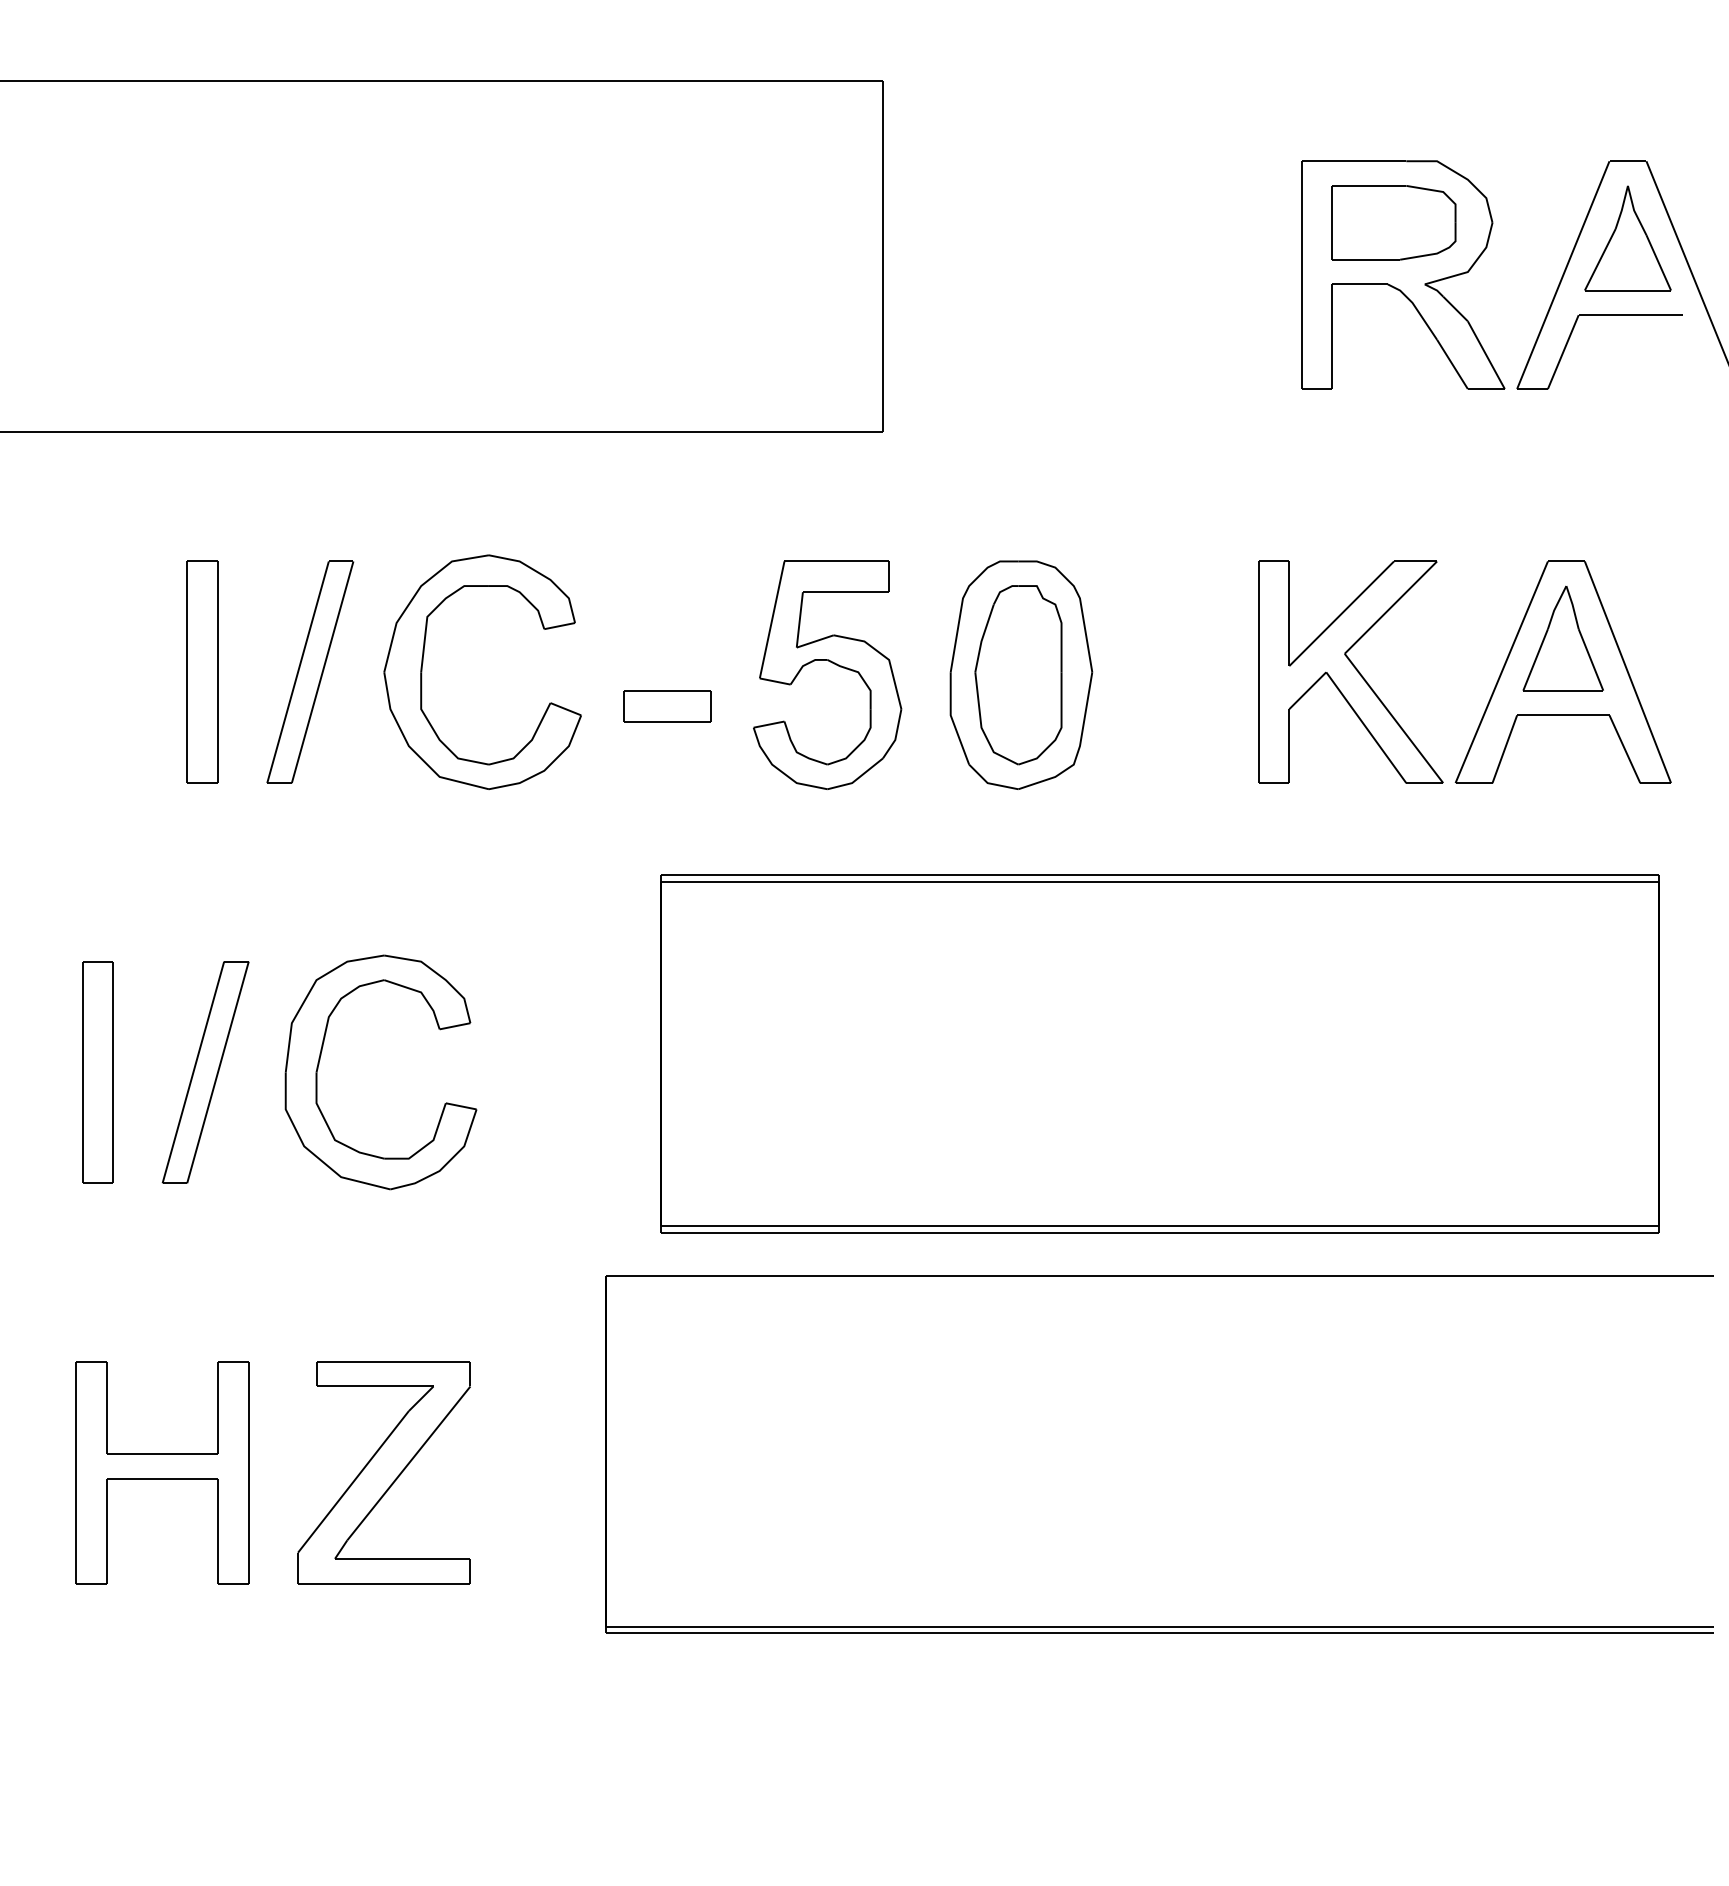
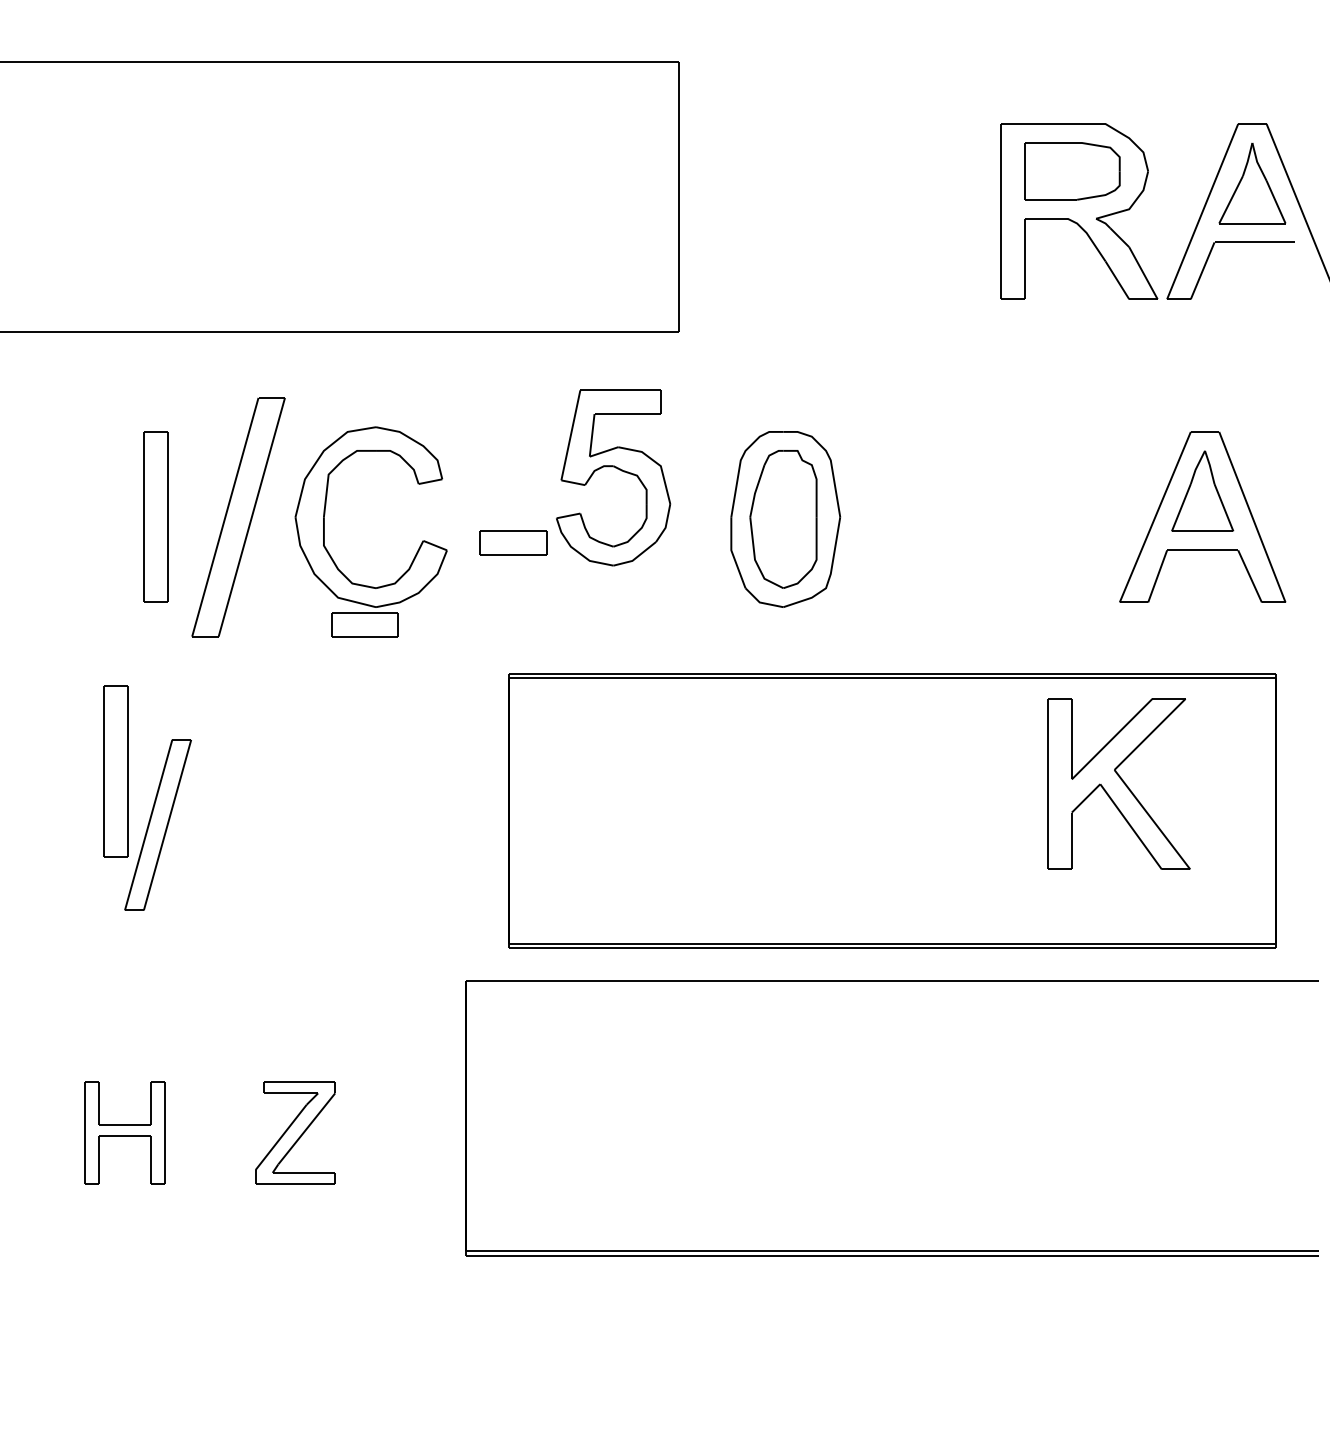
part: (832, 663) -> (617, 468), moved
part: (310, 671) -> (238, 516), size x1.4
part: (1350, 671) -> (1118, 783), moved
part: (474, 812) -> (364, 625), added
part: (320, 1060) -> (246, 815), removed
part: (97, 1072) -> (115, 771), moved
part: (162, 1472) -> (124, 1132), size x0.6
part: (383, 1472) -> (294, 1132), size x0.6

